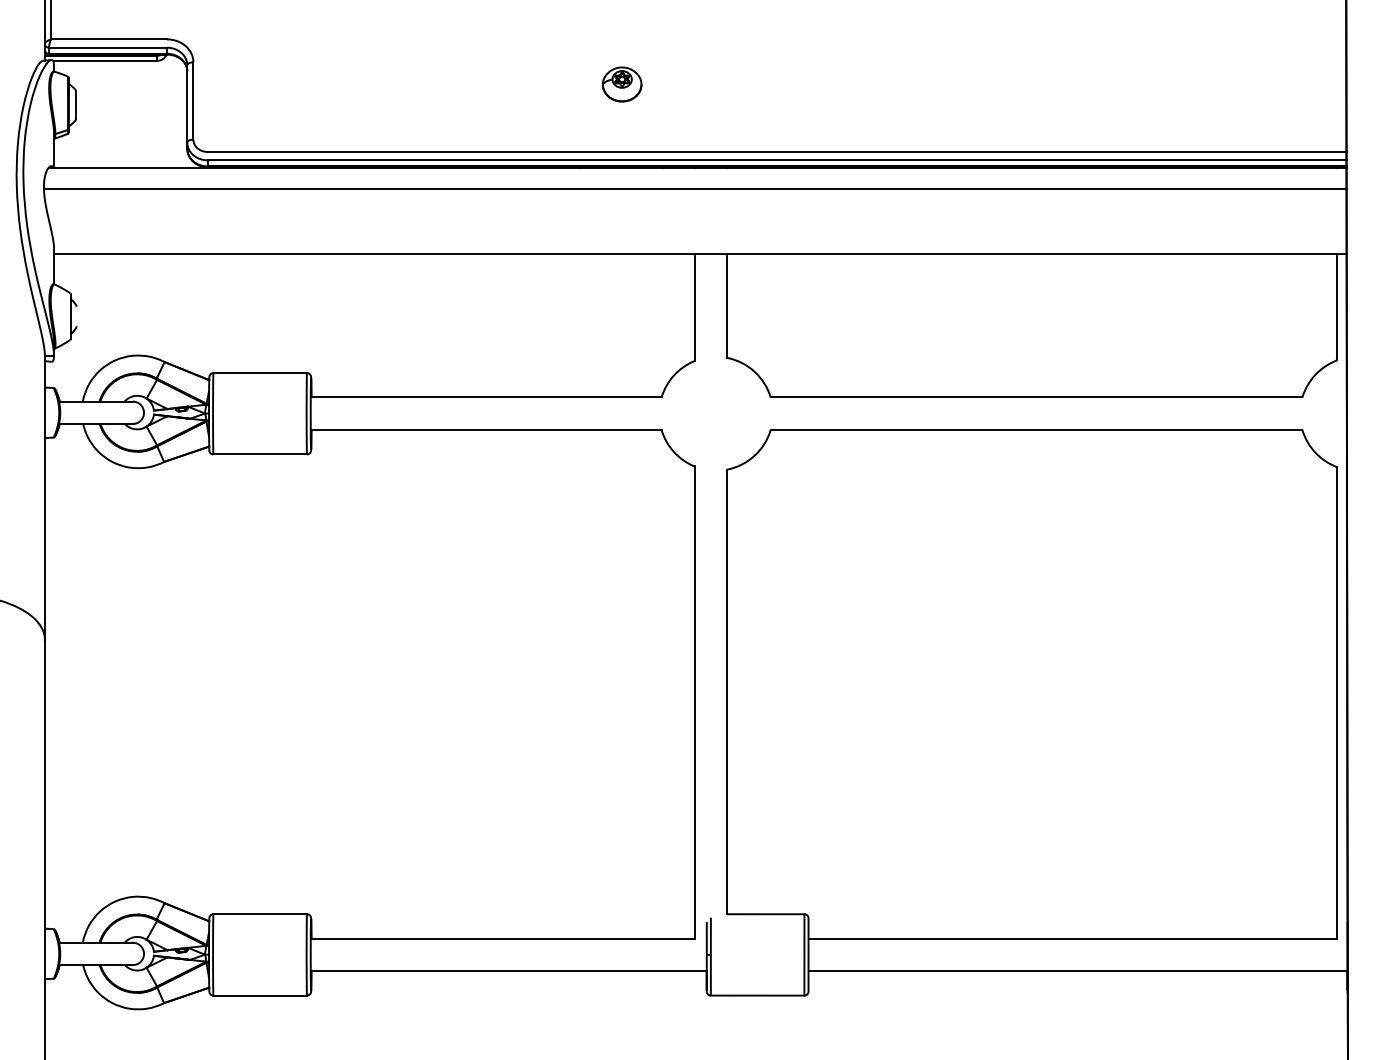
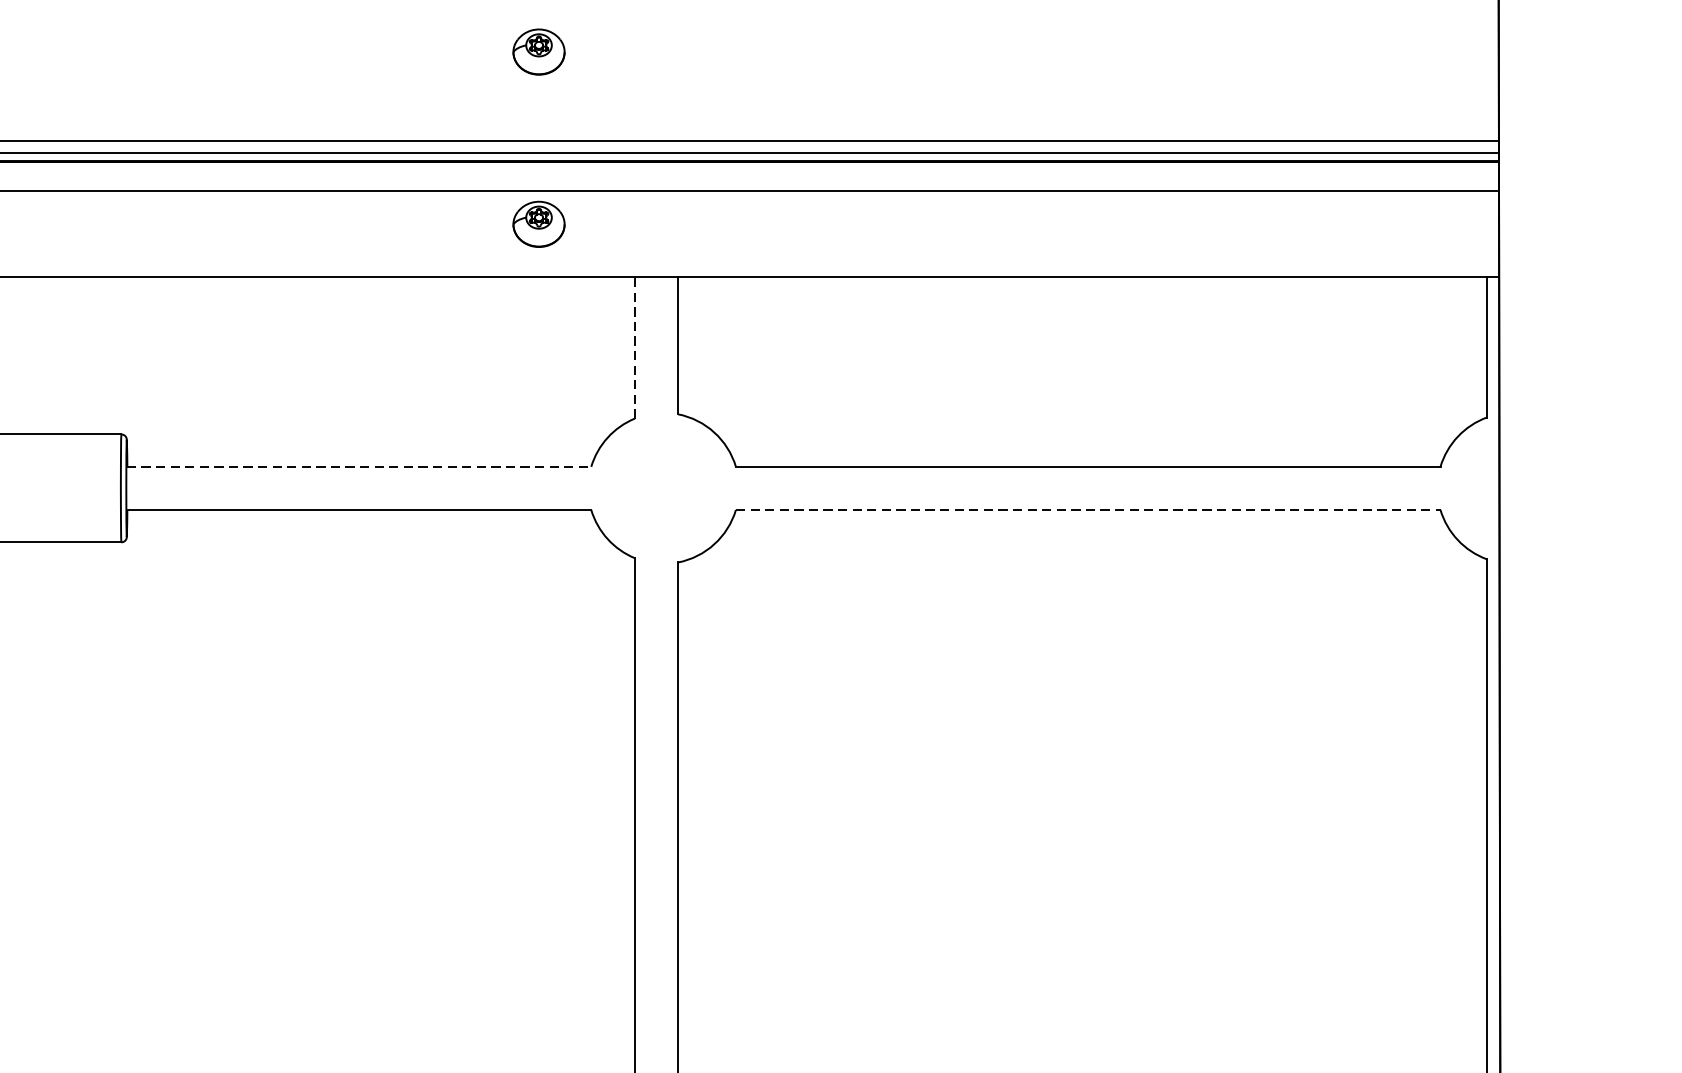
part: (621, 214) -> (538, 224), added
line: (694, 307) -> (634, 347), solid -> dashed
line: (486, 397) -> (359, 466), solid -> dashed
line: (1036, 430) -> (1088, 510), solid -> dashed

